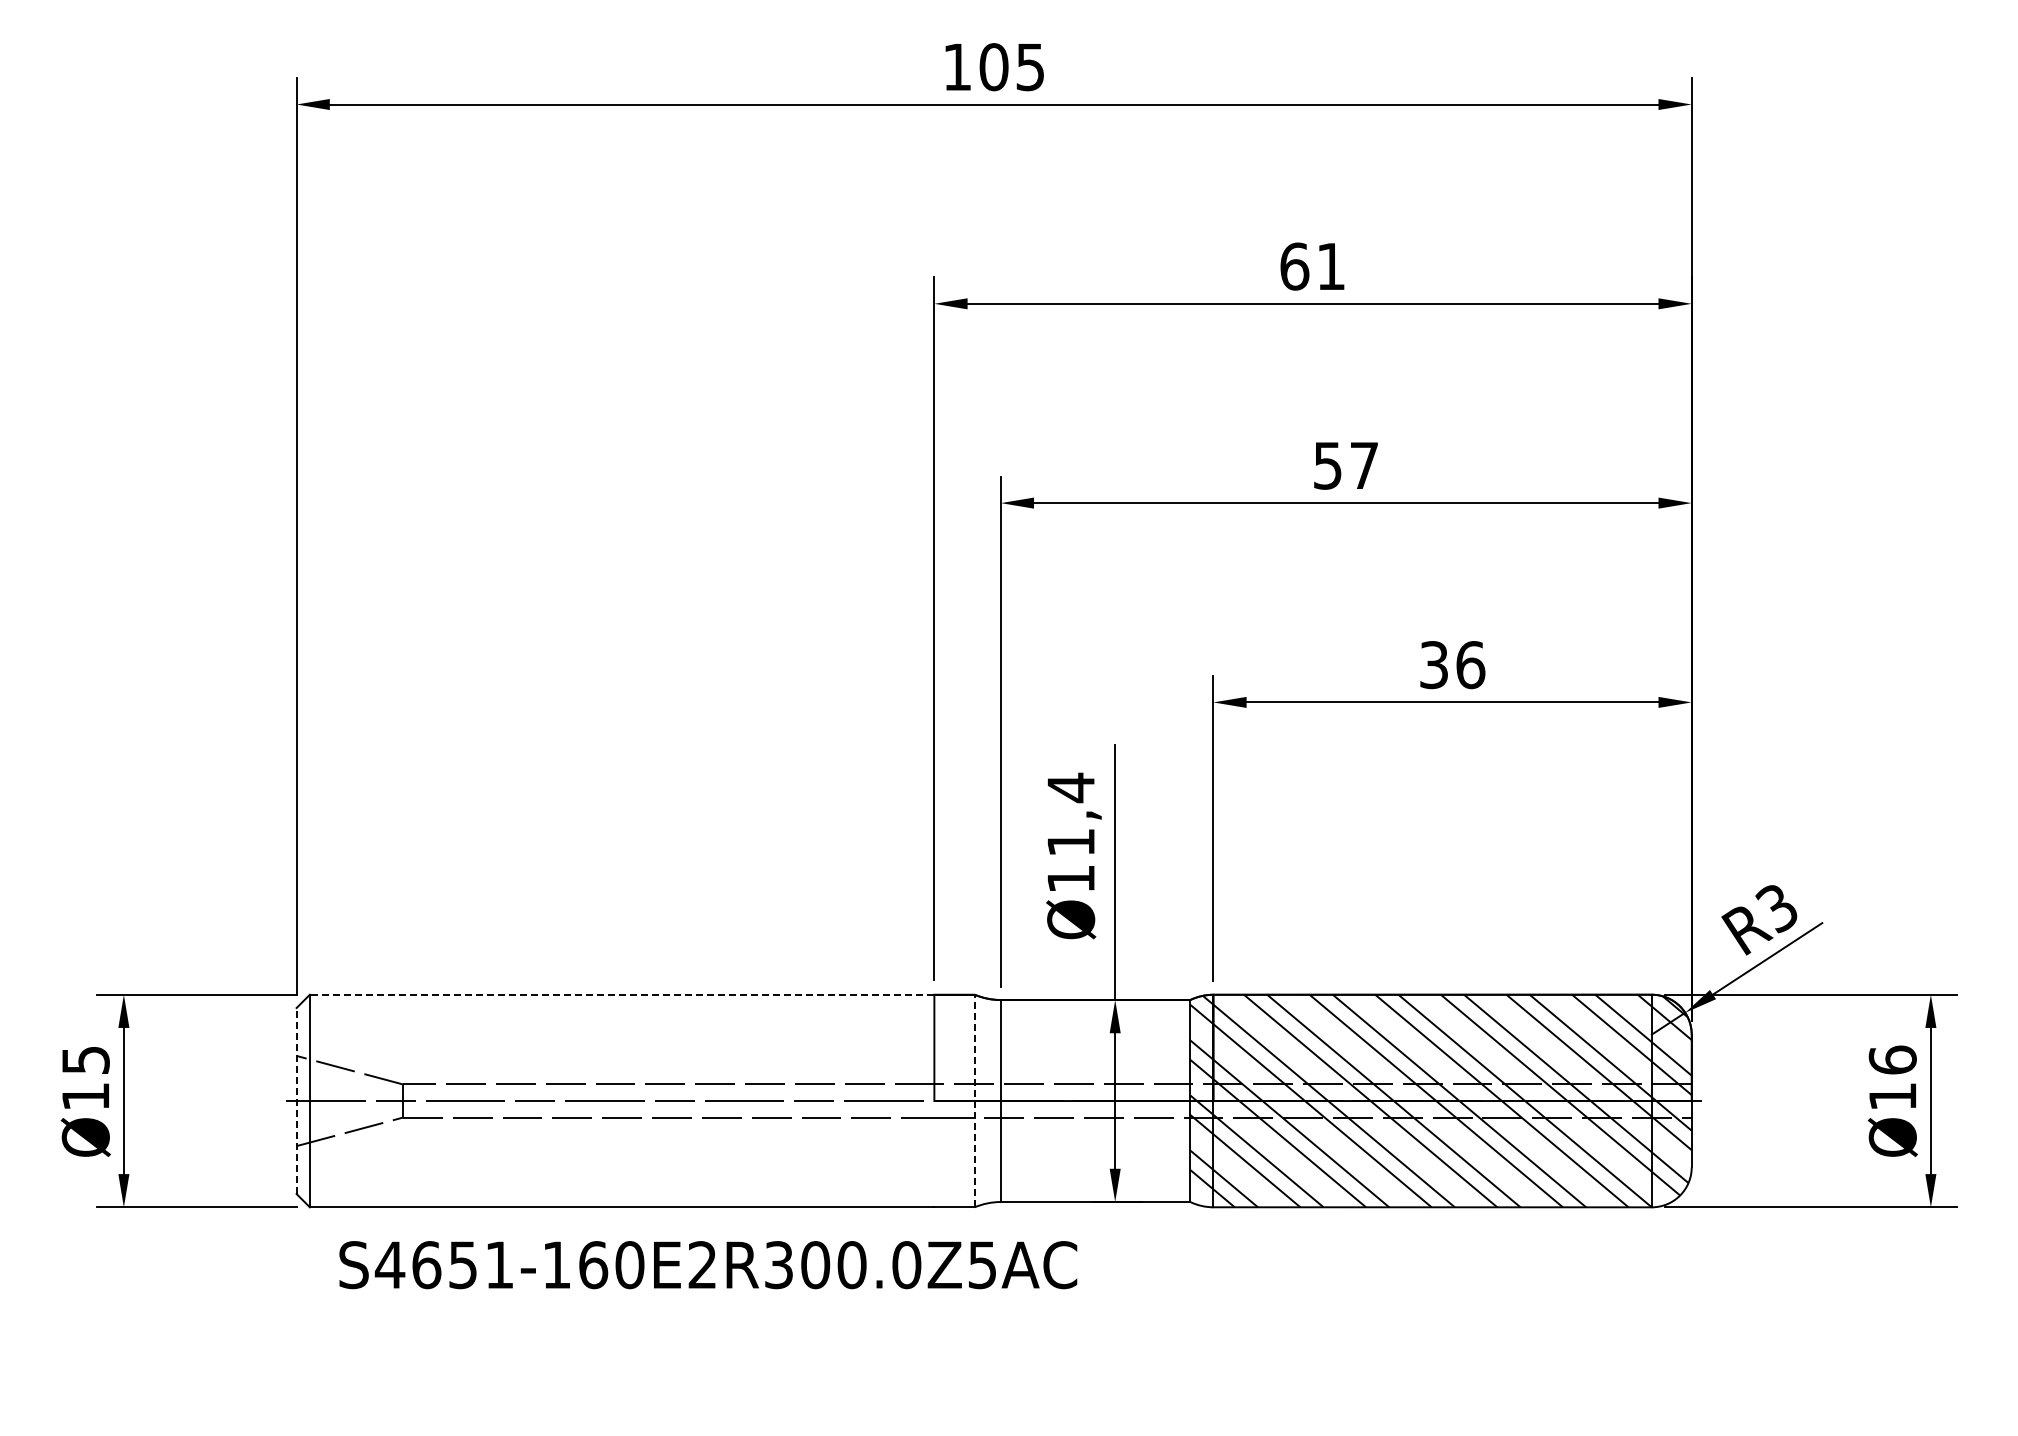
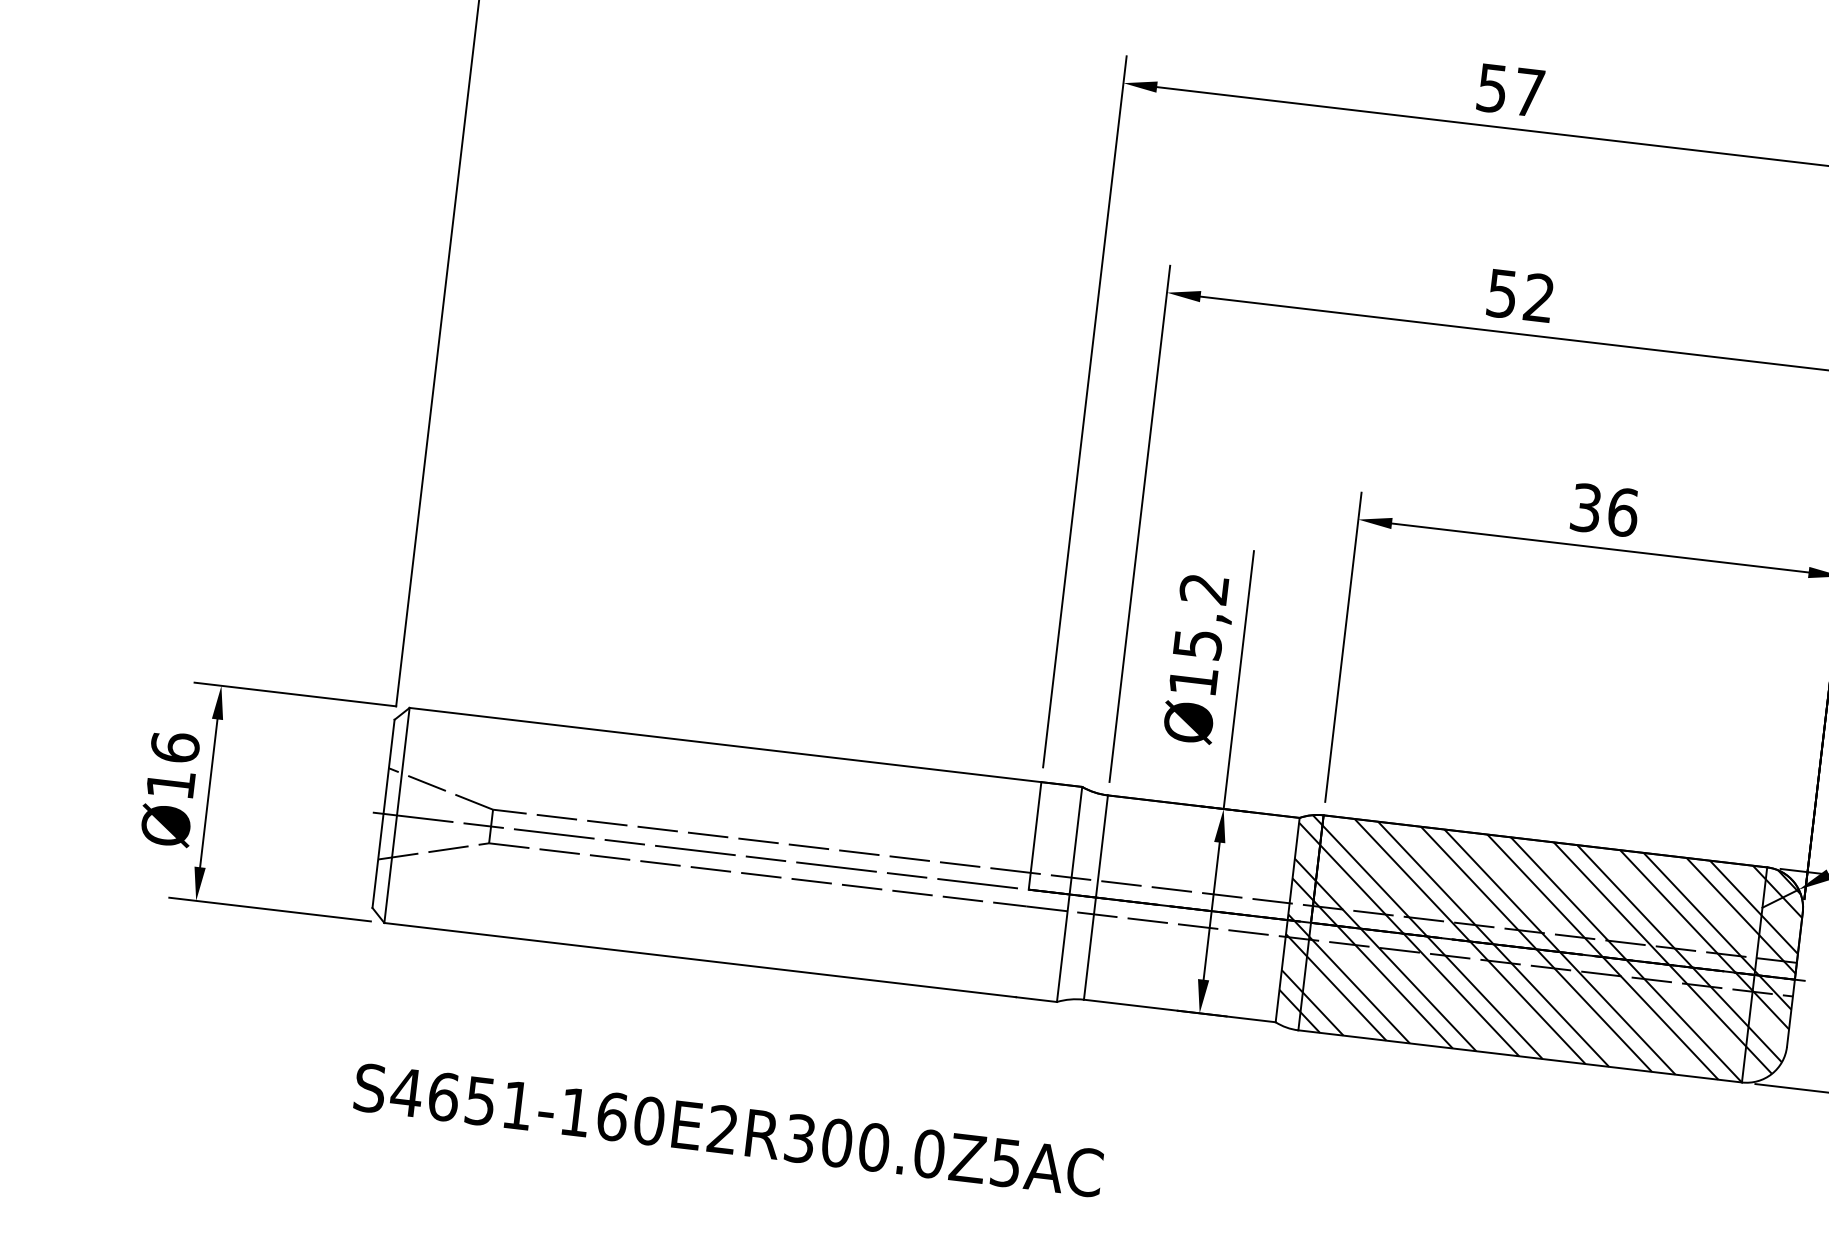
text: (1312, 266) -> (1510, 90), 61 -> 57
text: (1363, 464) -> (1538, 296), 57 -> 52
text: (1071, 814) -> (1201, 616), Ø11,4 -> Ø15,2
line: (621, 994) -> (724, 744), dashed -> solid
text: (85, 1059) -> (174, 746), Ø15 -> Ø16
line: (296, 1100) -> (383, 813), dashed -> solid
line: (974, 1100) -> (1069, 893), dashed -> solid
text: (708, 1265) -> (728, 1130), moved

